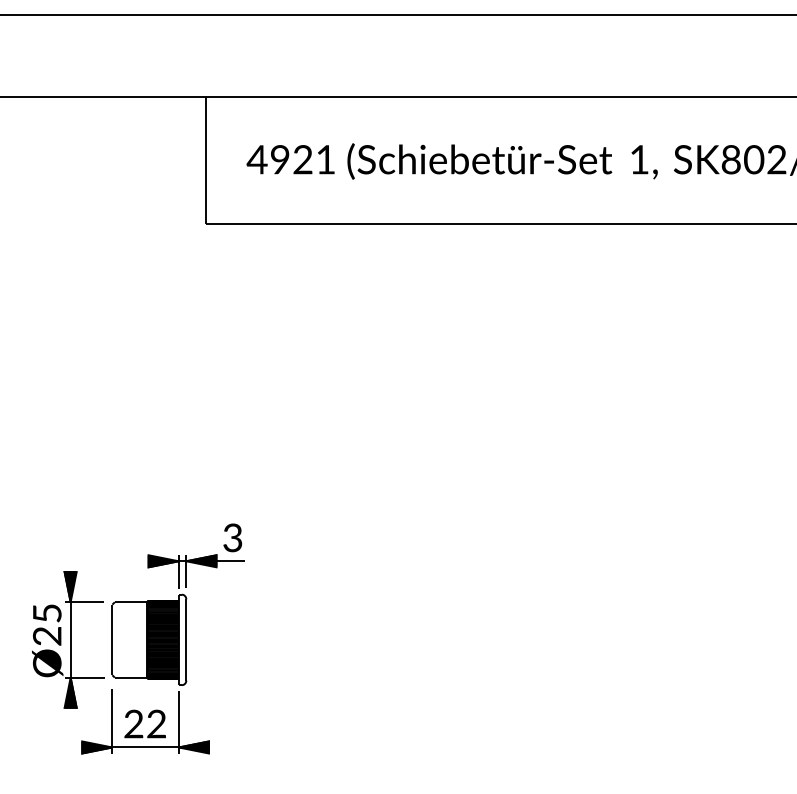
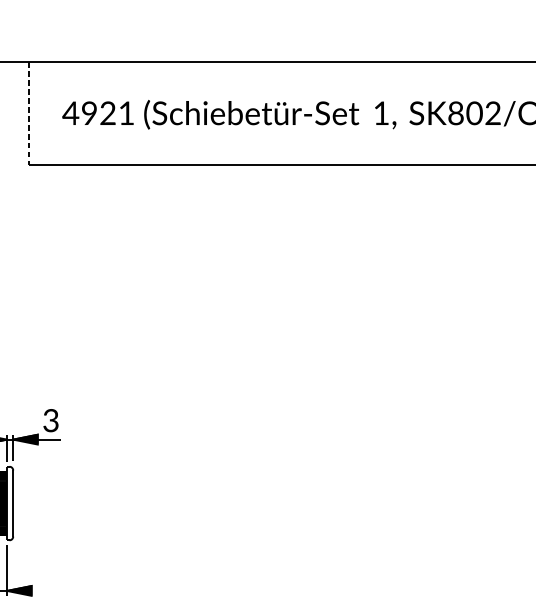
line: (205, 160) -> (28, 113), solid -> dashed

